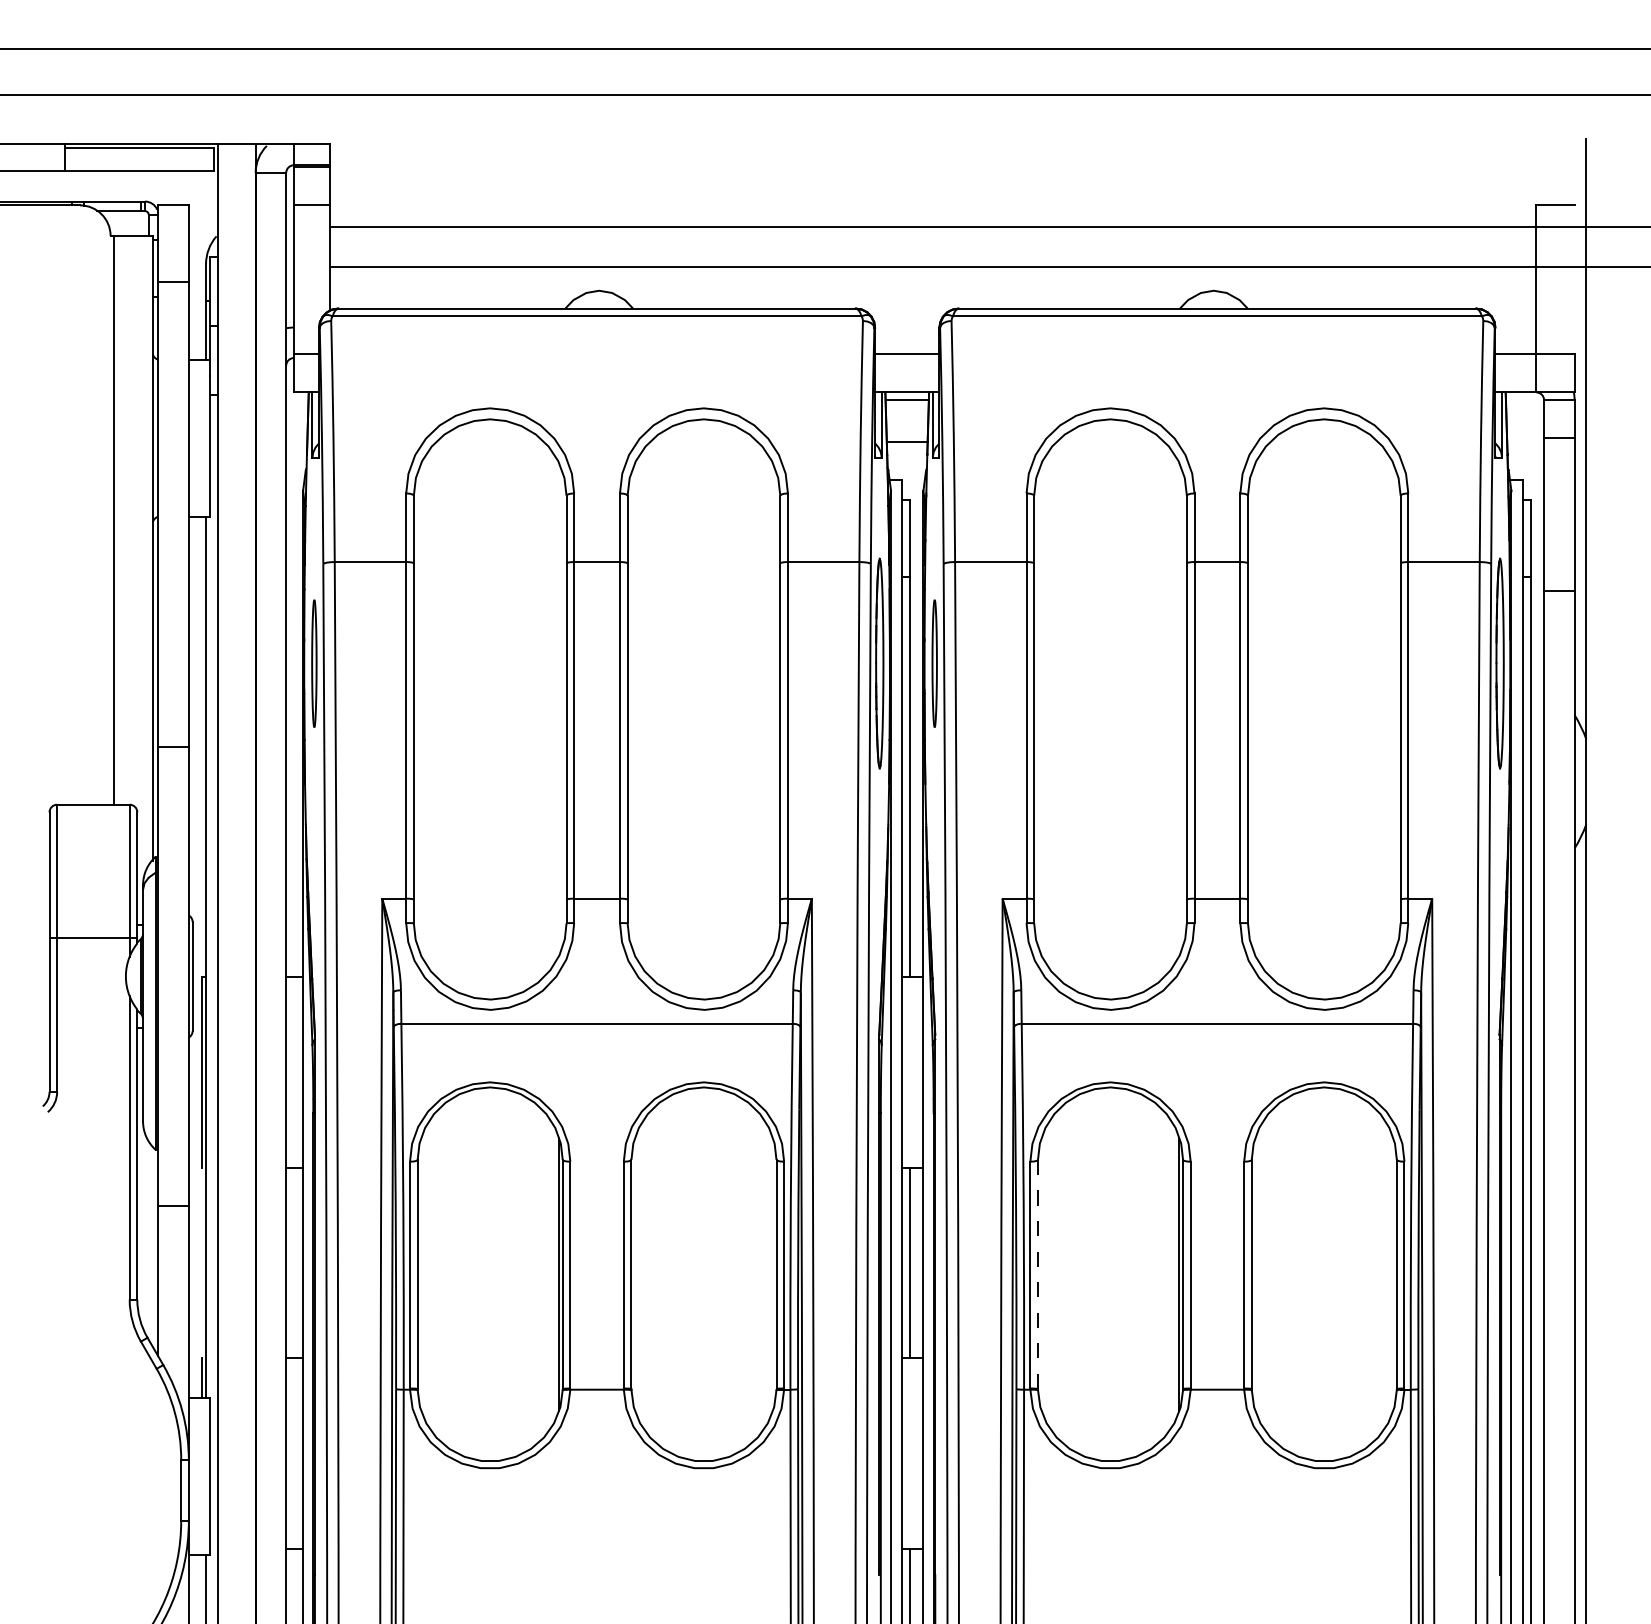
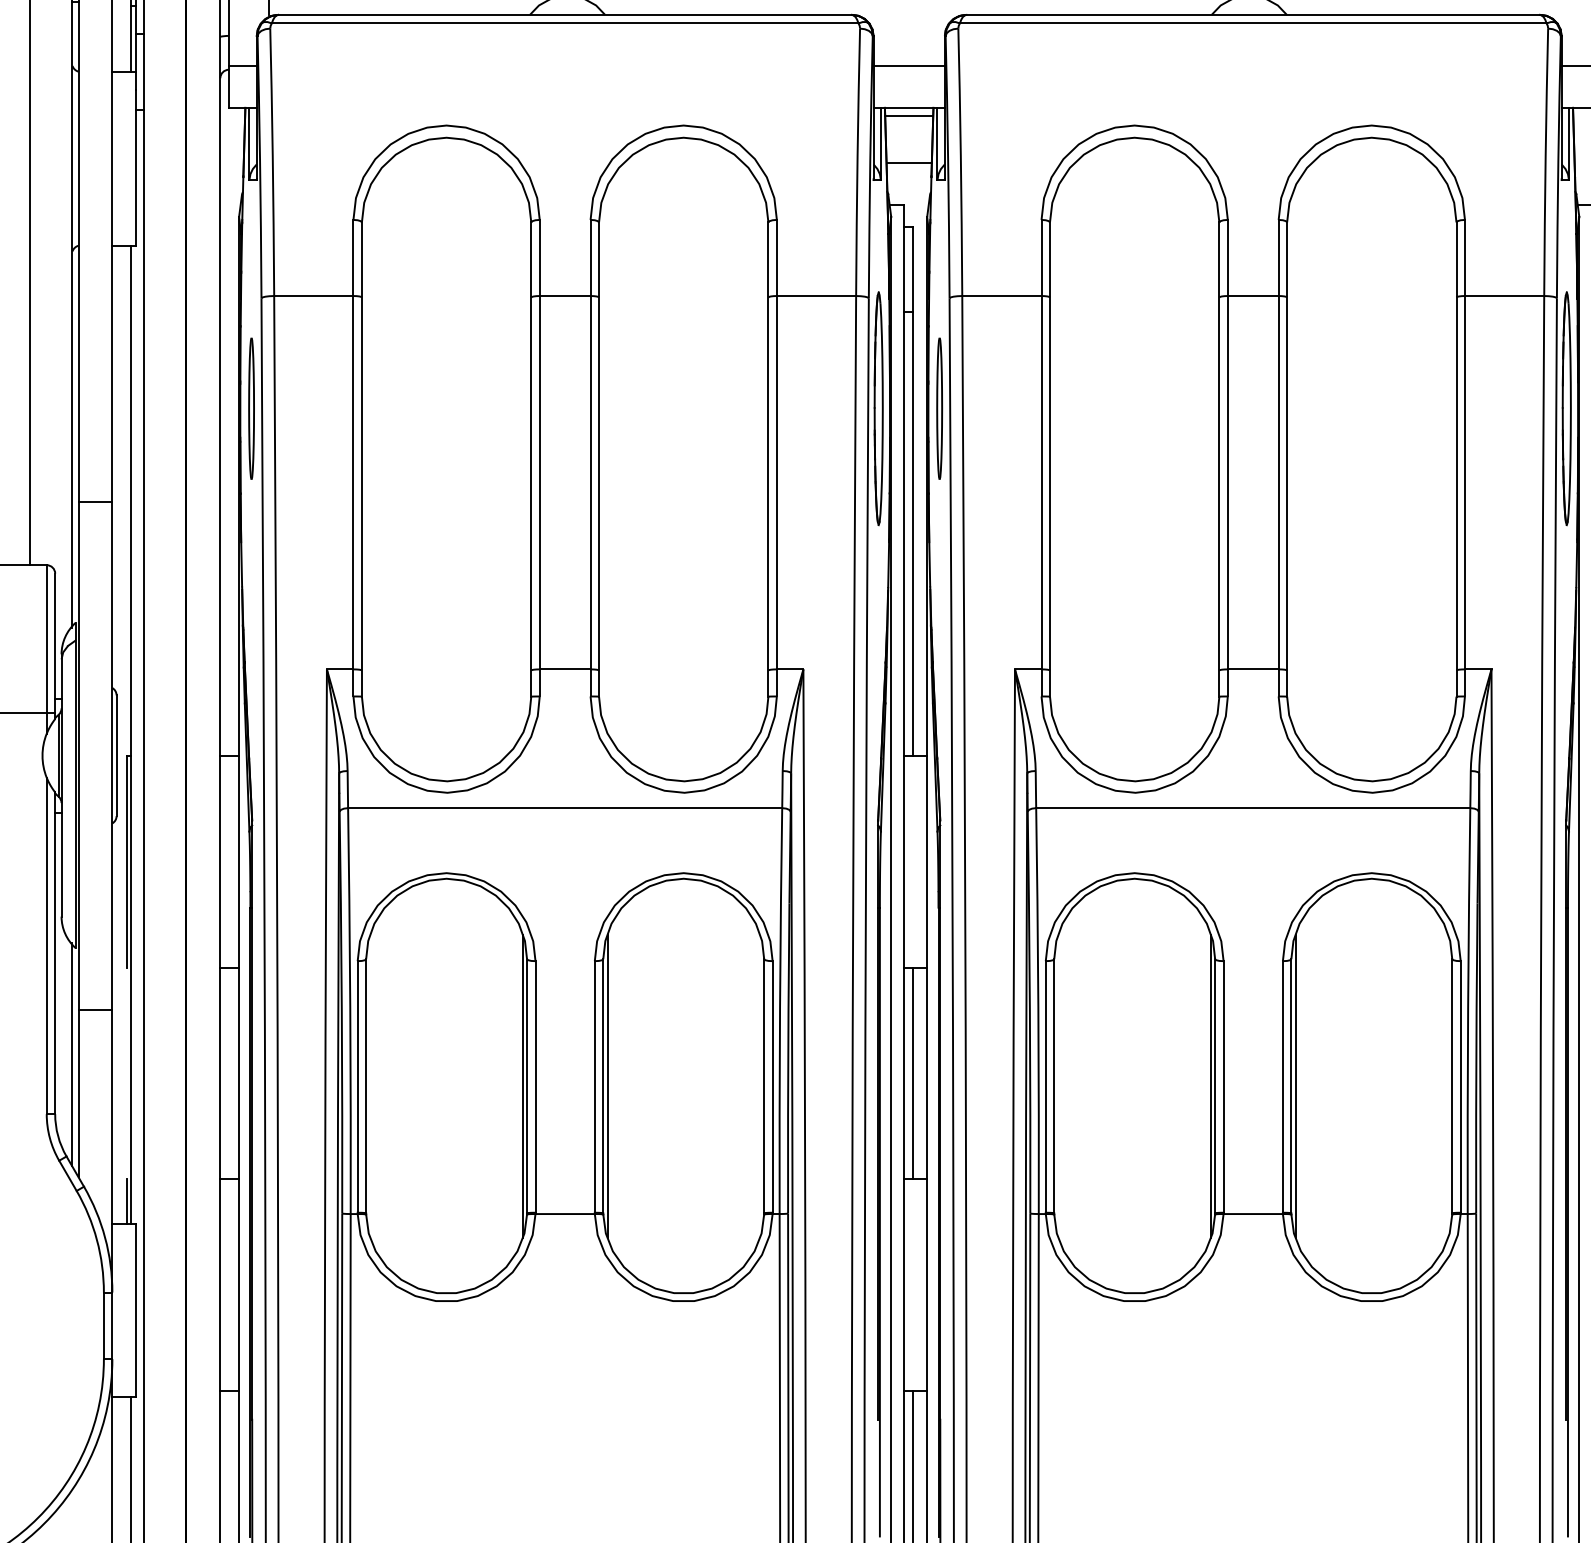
line: (152, 1245) -> (72, 1054), added
line: (635, 1274) -> (607, 1086), added
line: (1038, 1274) -> (1054, 1086), dashed -> solid
line: (1255, 1274) -> (1295, 1086), added

